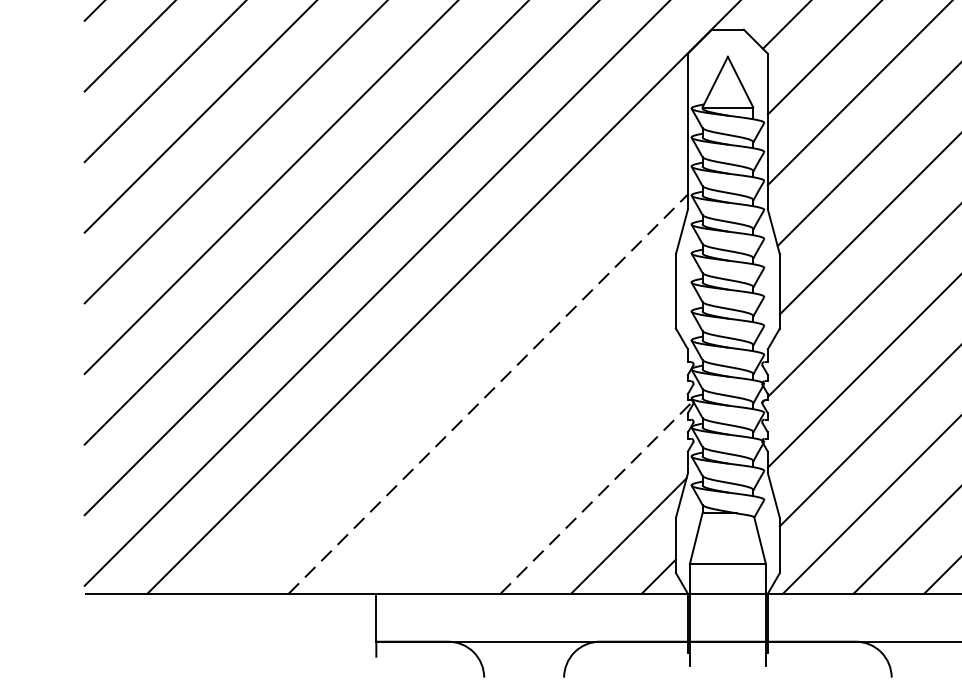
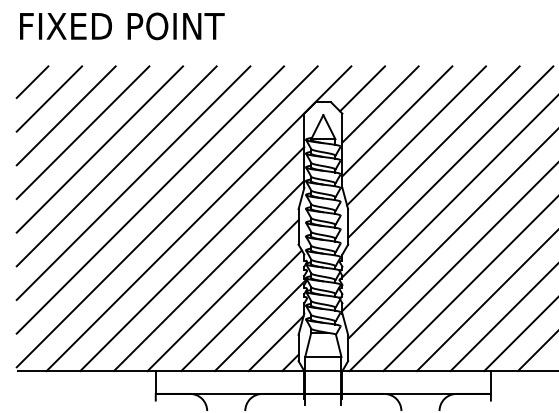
line: (453, 359) -> (192, 259), added
line: (489, 393) -> (209, 275), dashed -> solid
line: (516, 435) -> (222, 295), added
line: (556, 466) -> (241, 310), added
line: (596, 498) -> (260, 325), dashed -> solid

